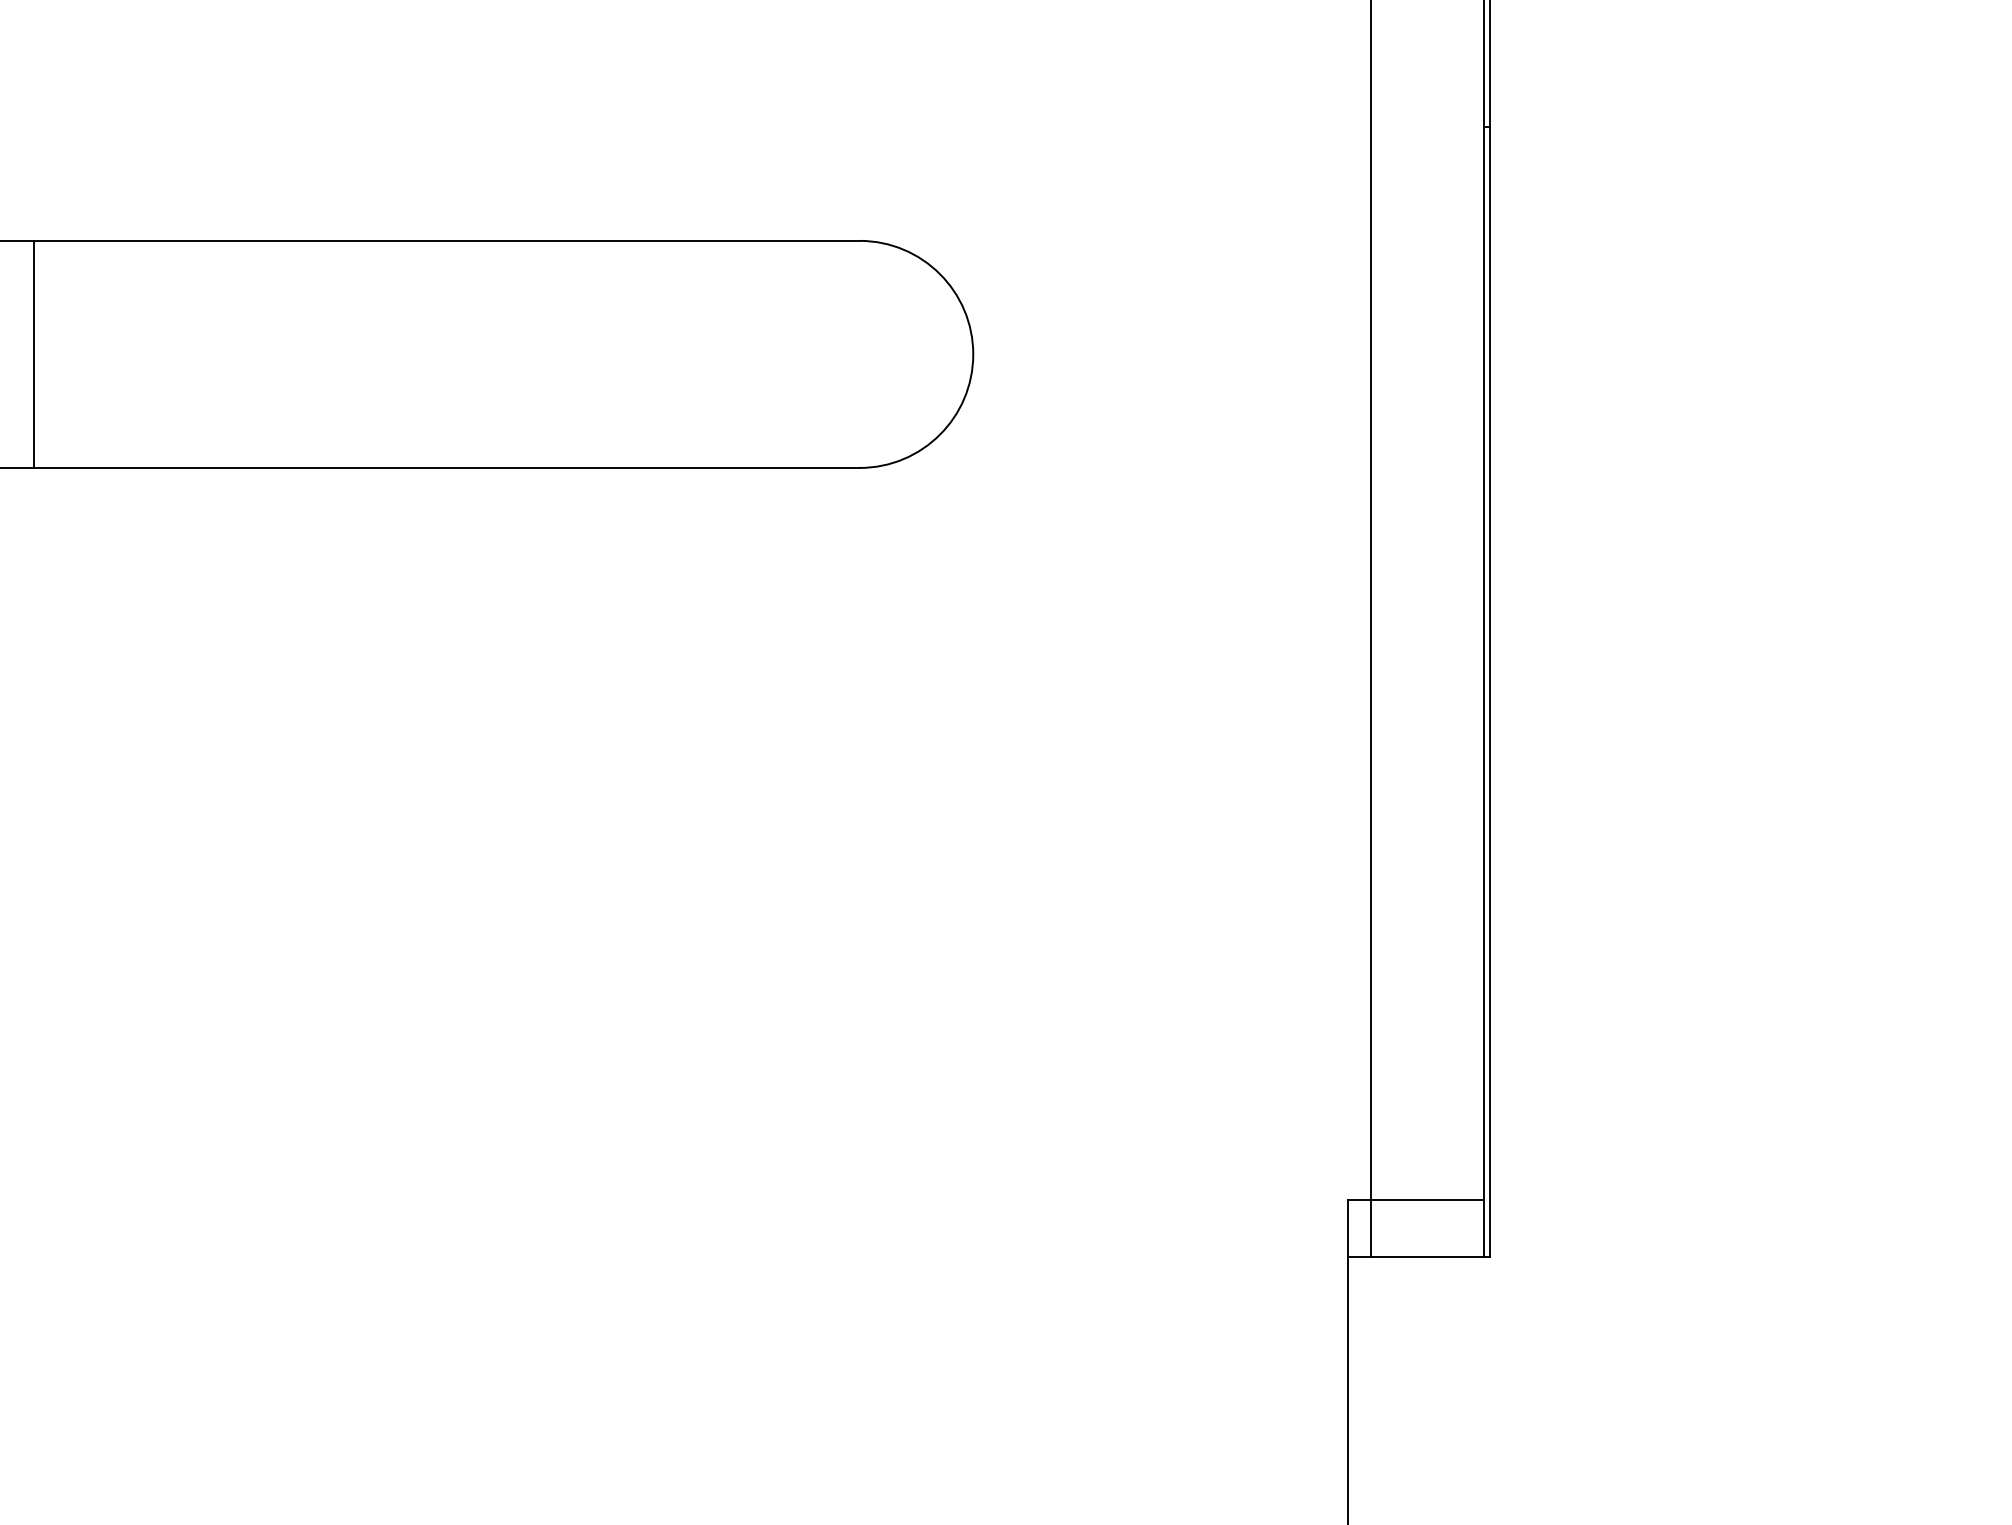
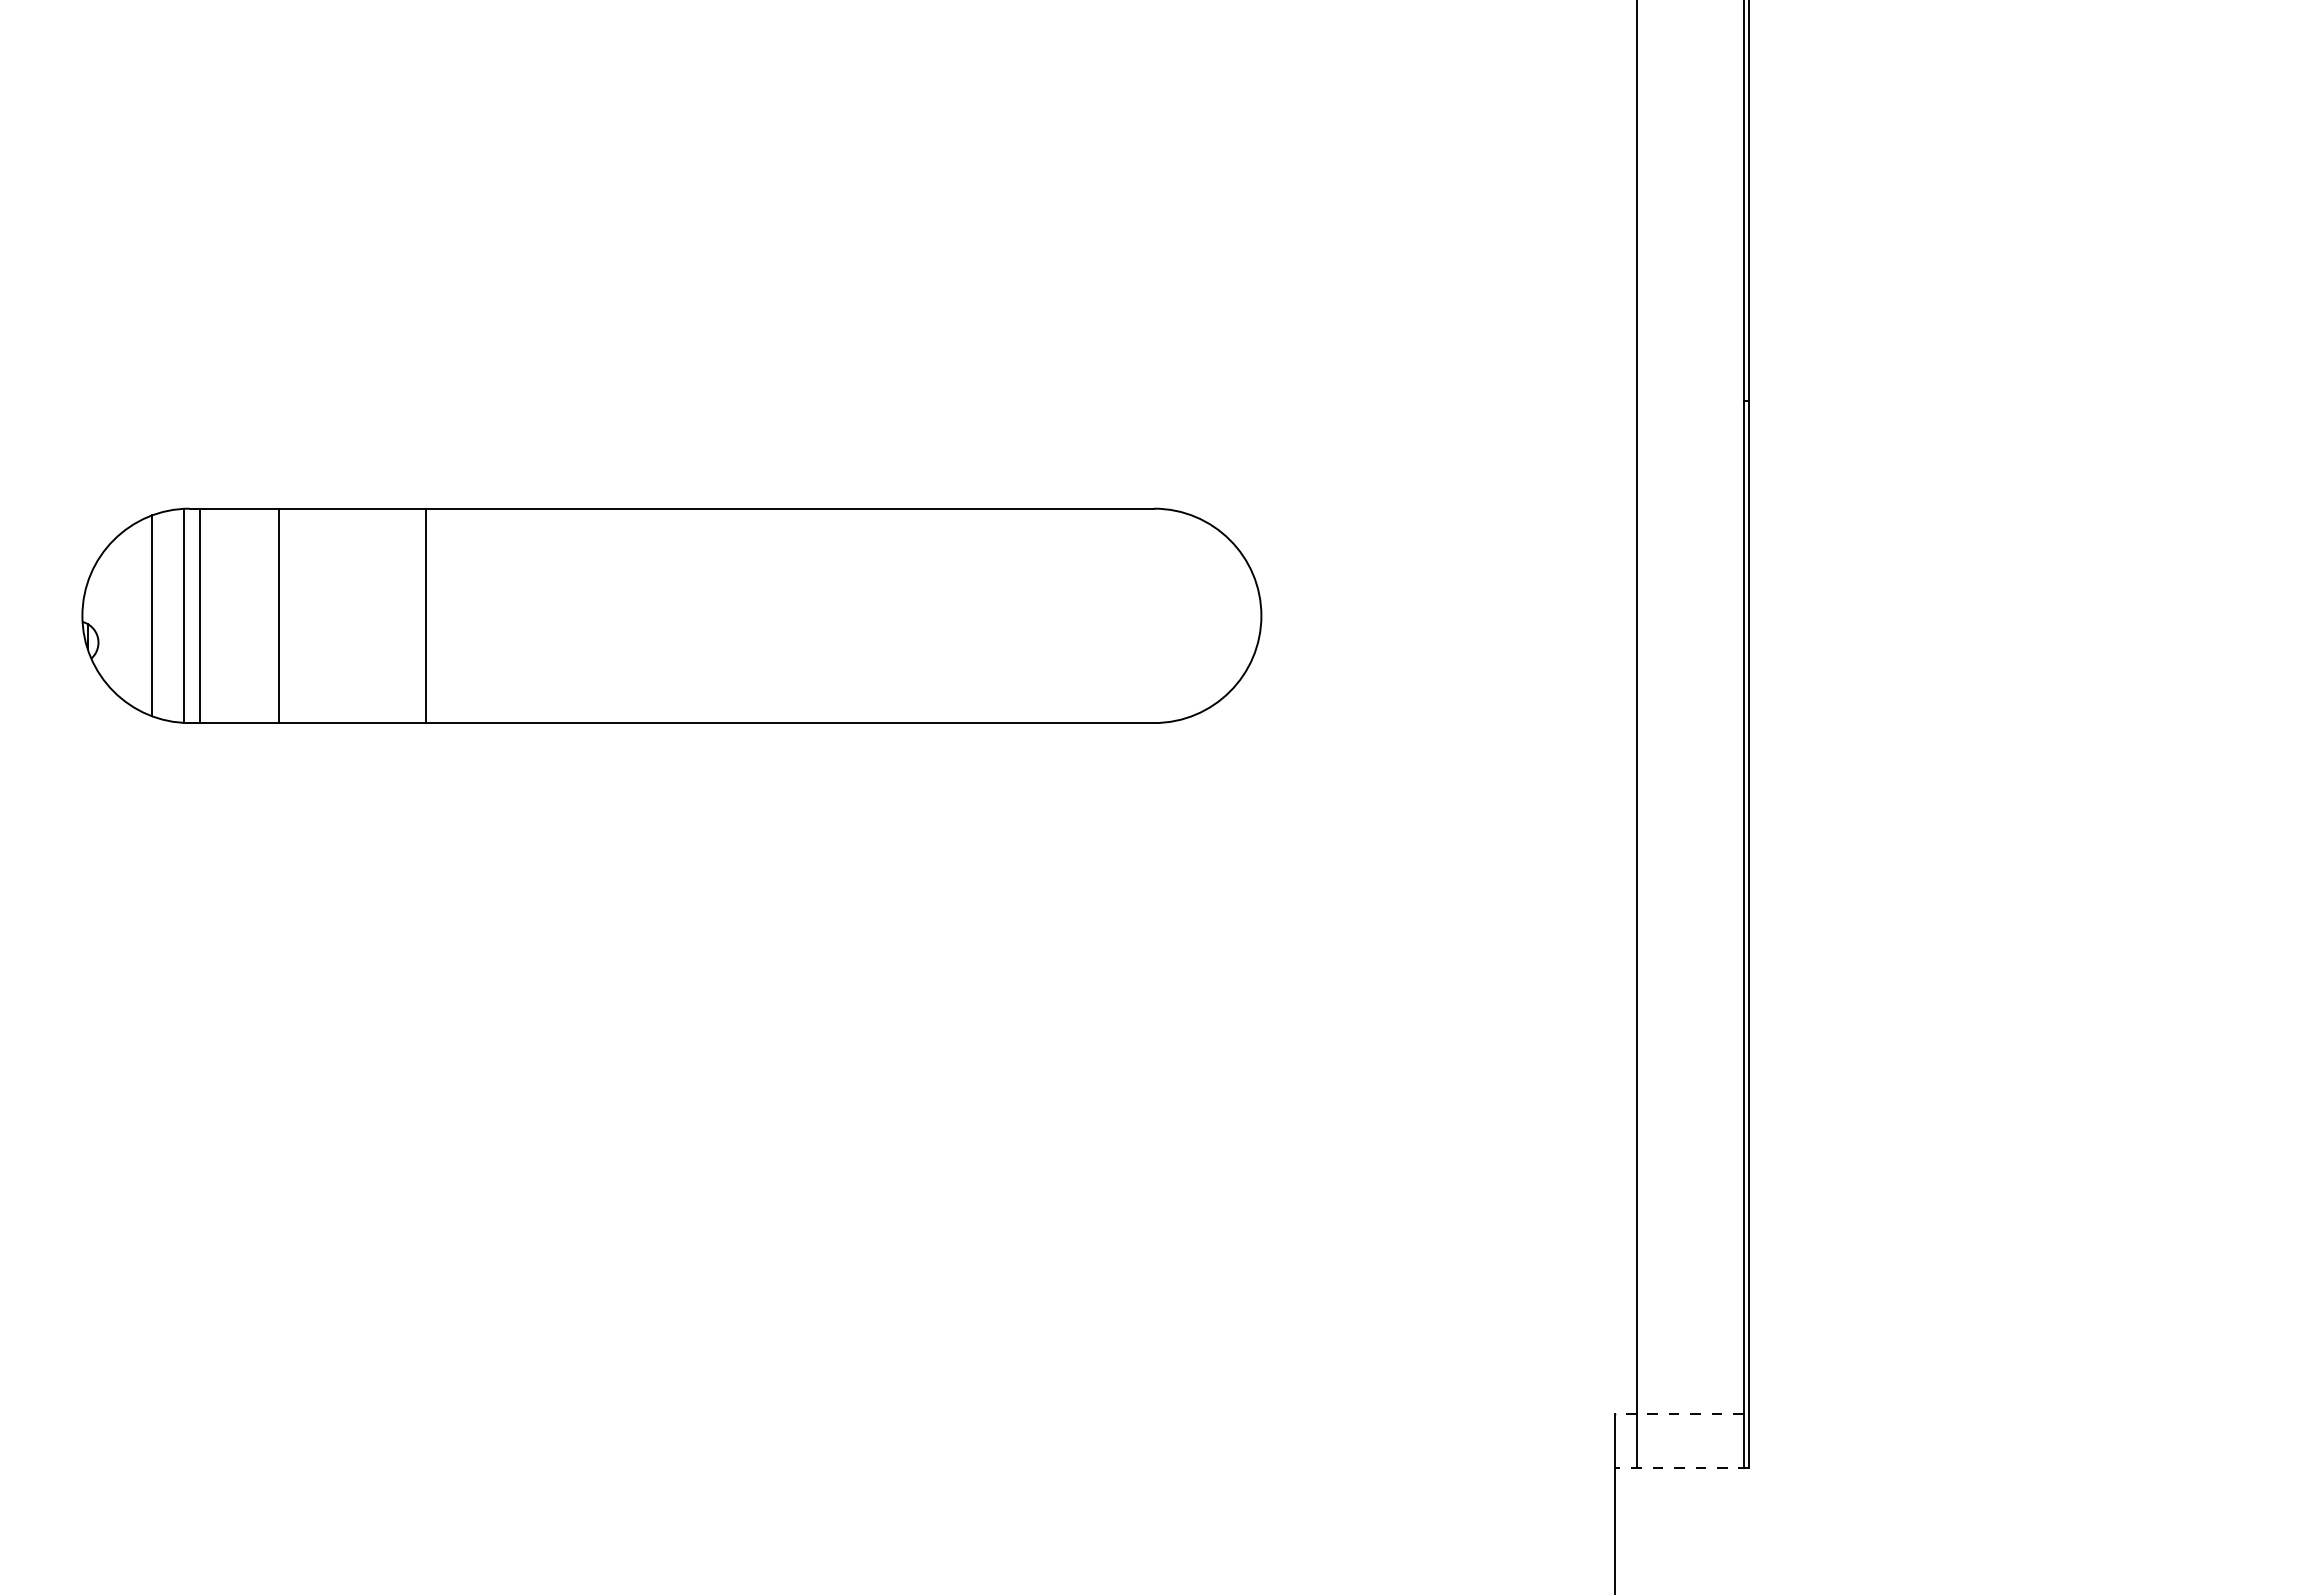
line: (34, 354) -> (426, 615), moved
line: (1415, 1200) -> (1678, 1414), solid -> dashed
line: (1419, 1256) -> (1682, 1467), solid -> dashed

